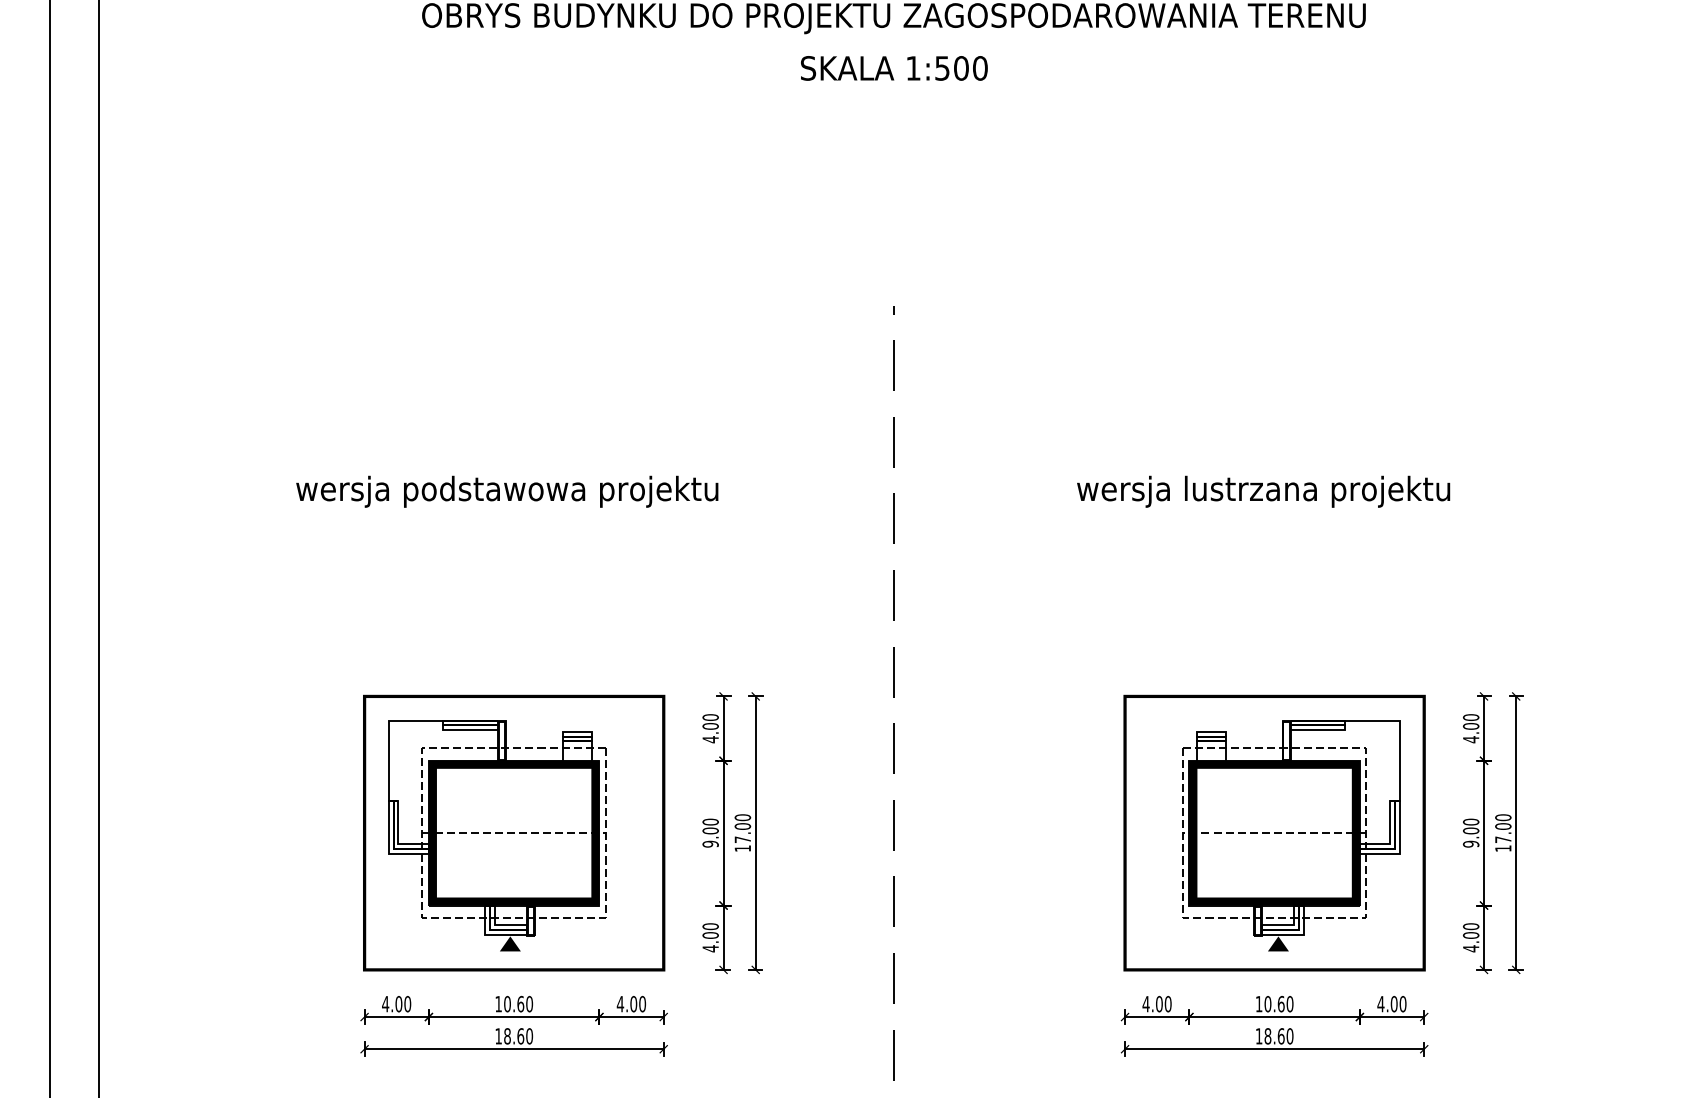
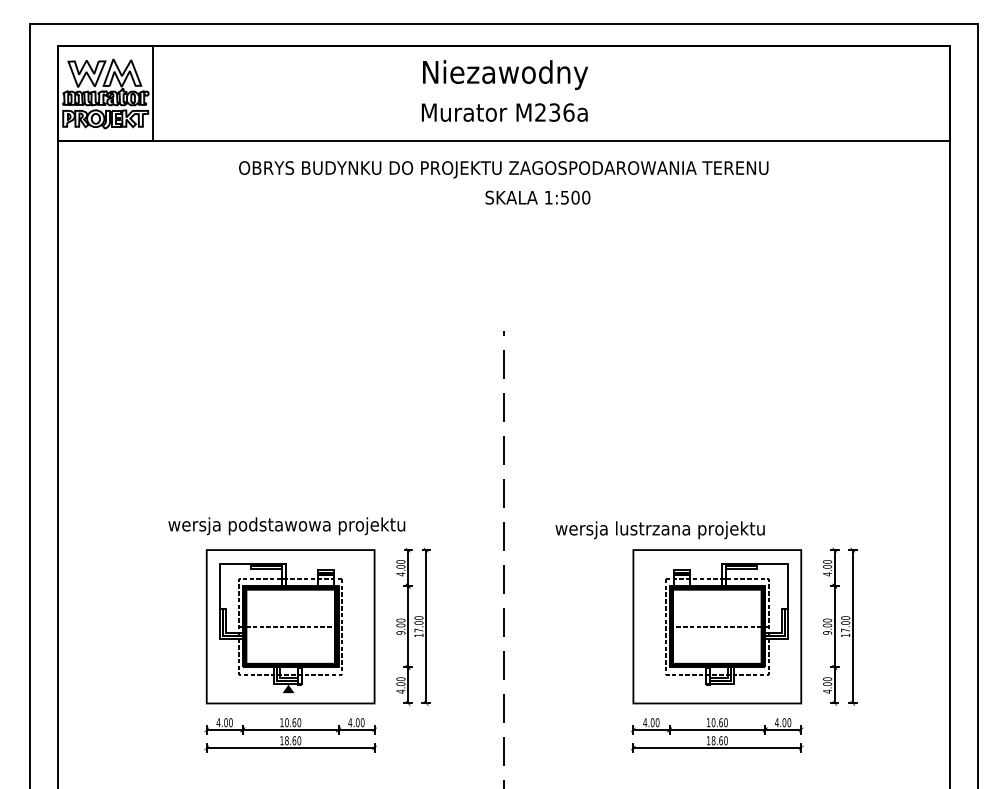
text: (893, 68) -> (537, 197), moved
text: (506, 492) -> (286, 526), moved
text: (1262, 492) -> (659, 530), moved
fill: (1278, 943) -> (719, 688), removed

